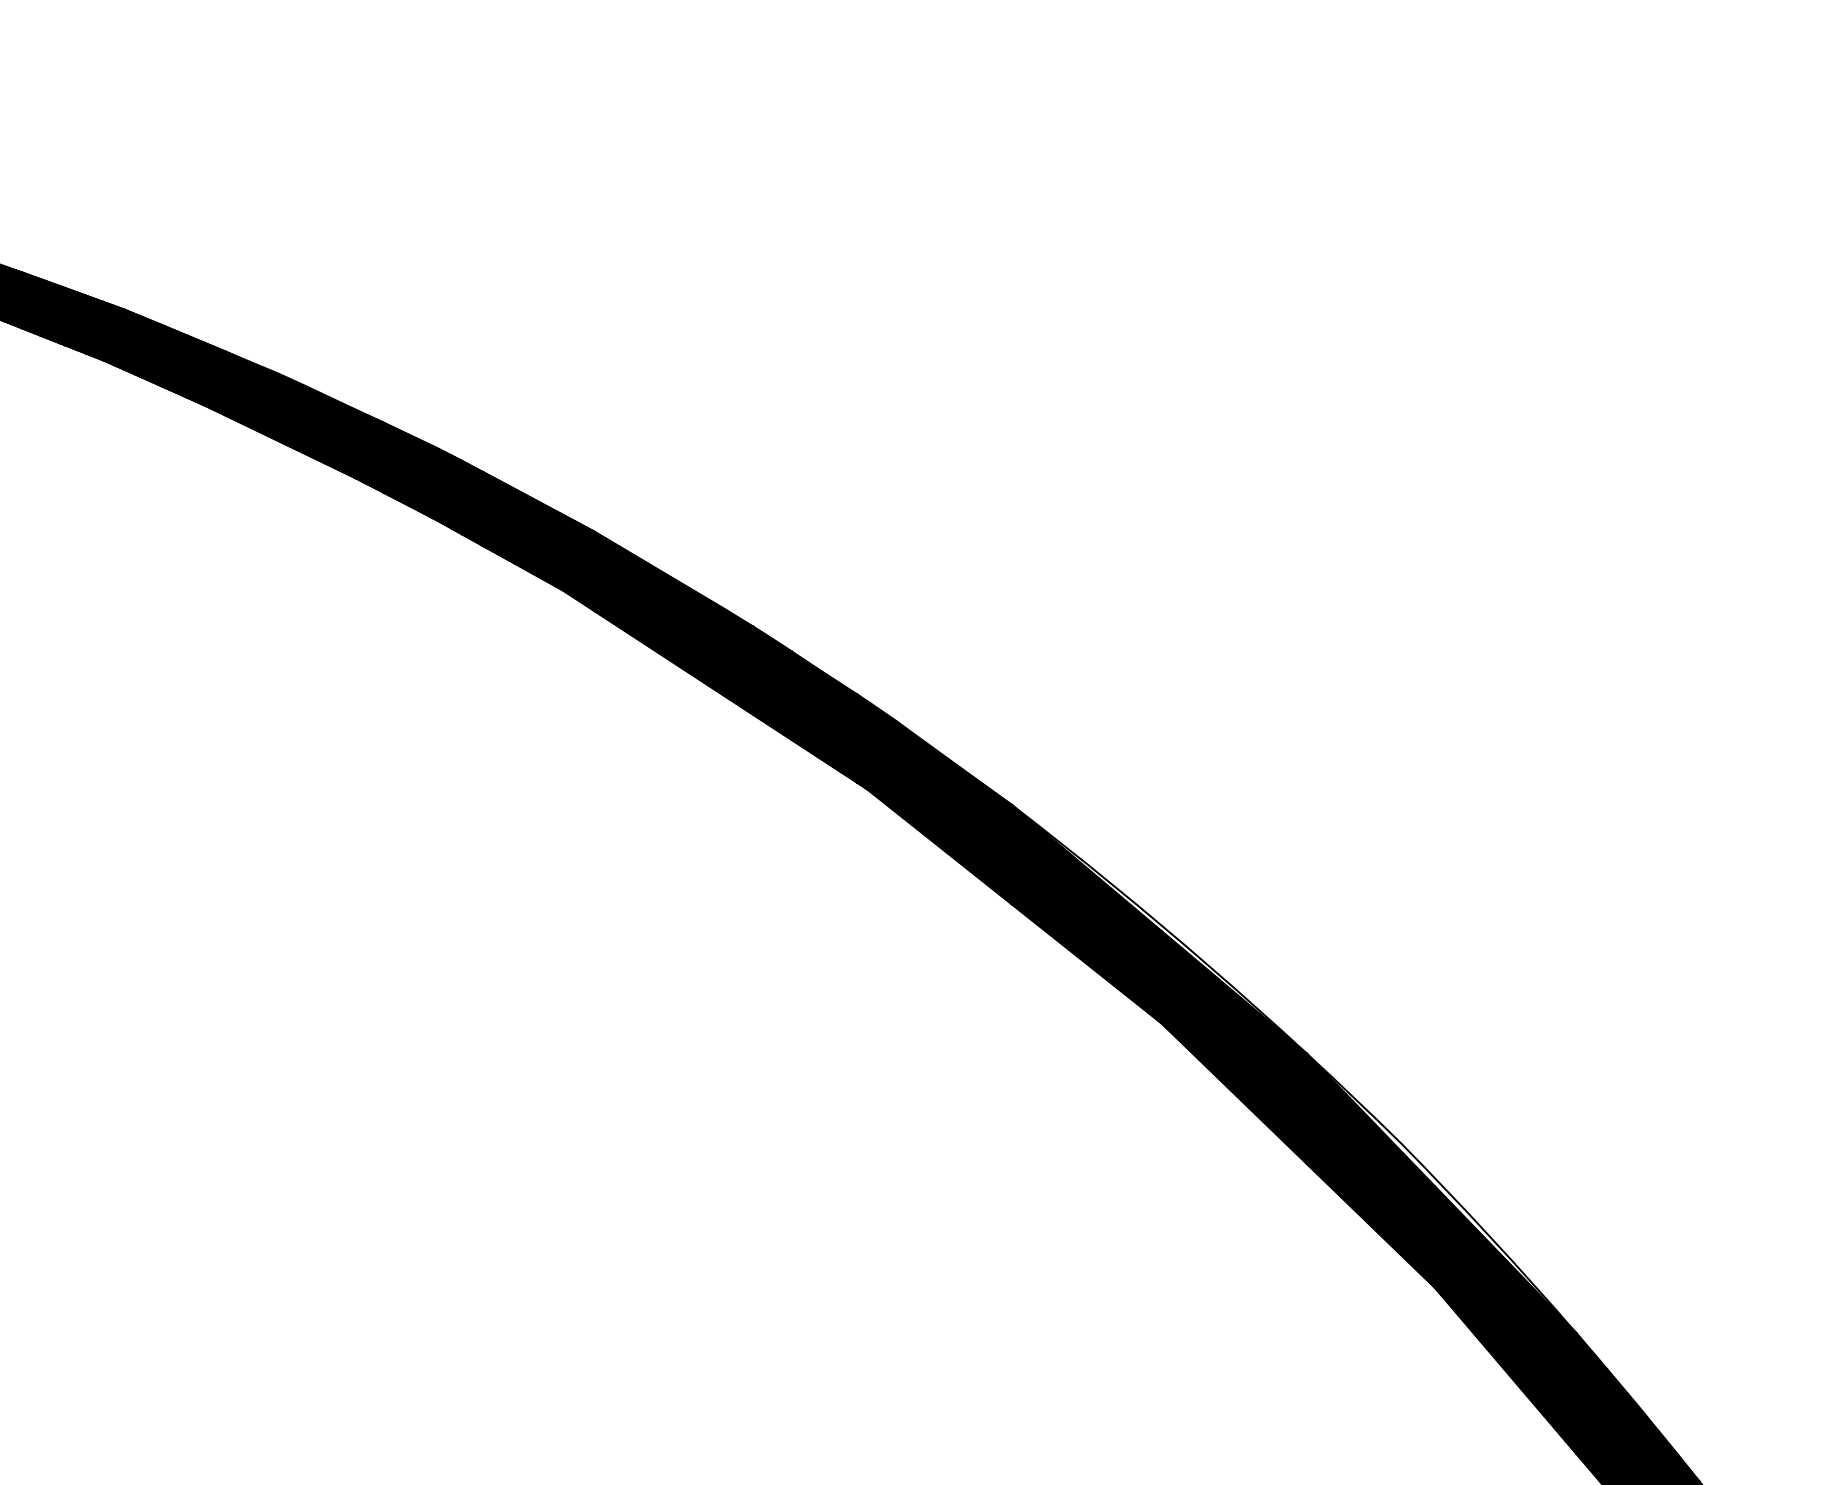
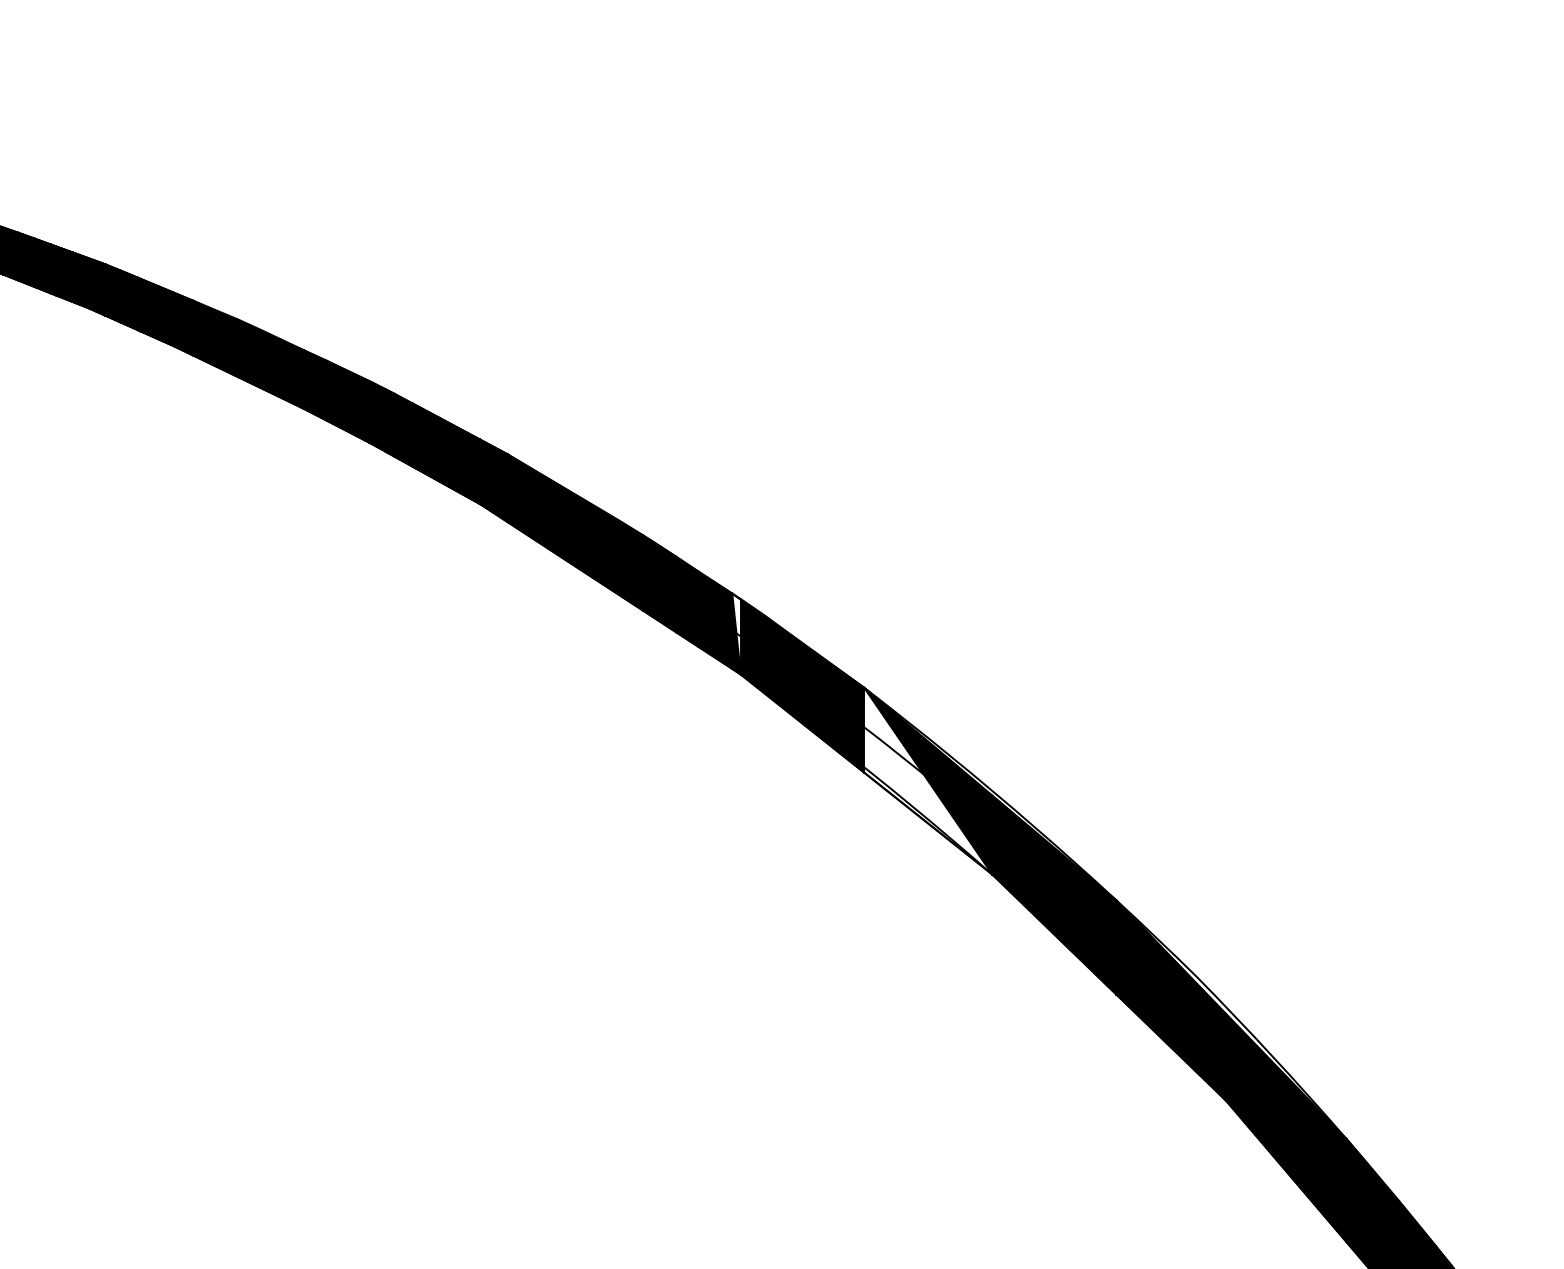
fill: (862, 741) -> (736, 633), removed
fill: (1086, 913) -> (928, 780), removed

